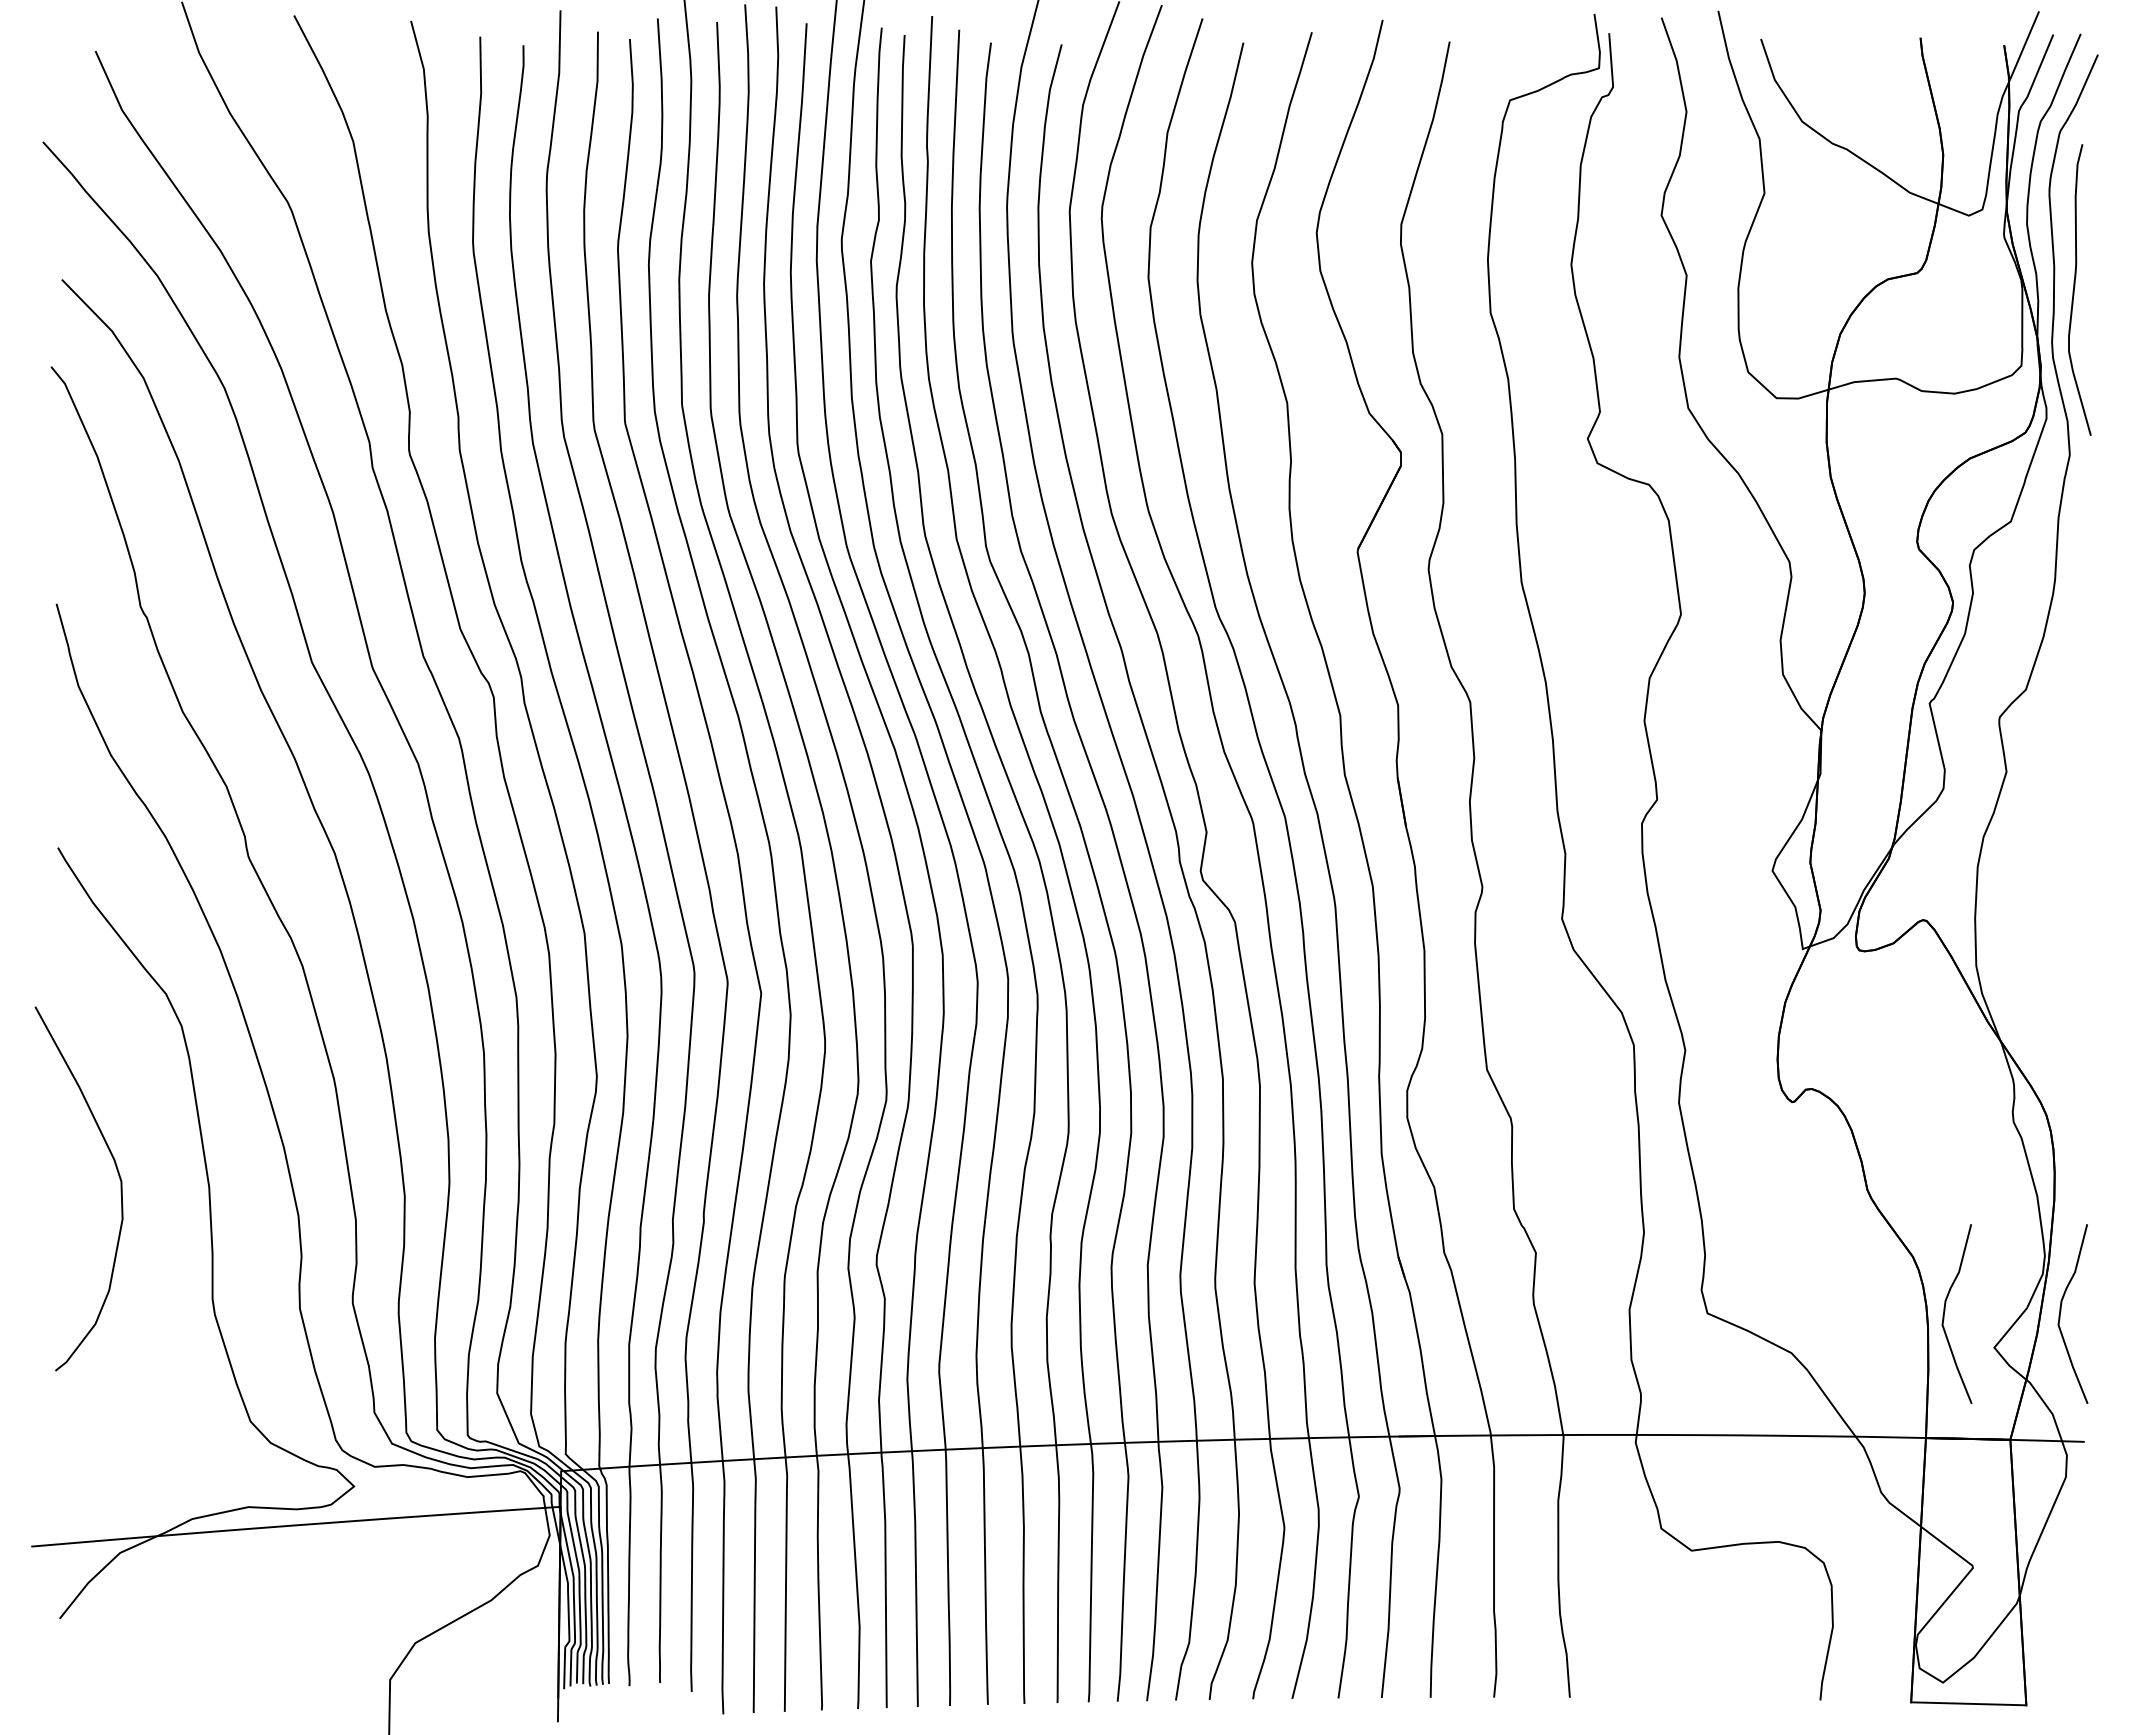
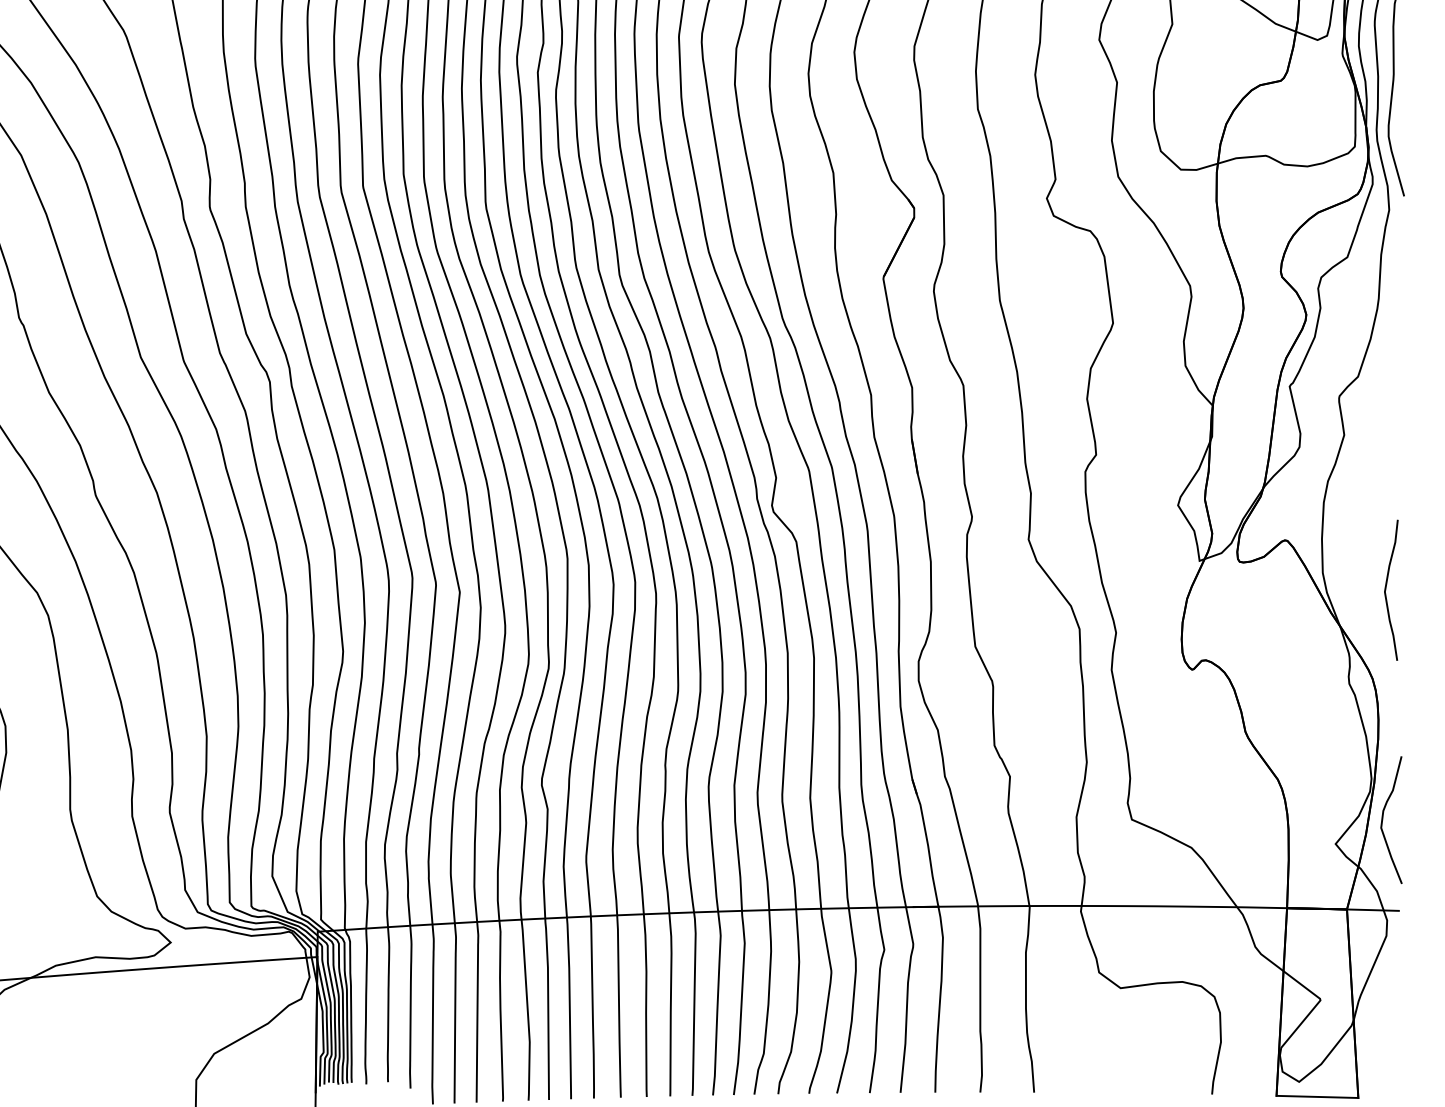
curve: (2065, 989) -> (1386, 589), added
curve: (1945, 1311) -> (1300, 818), removed

